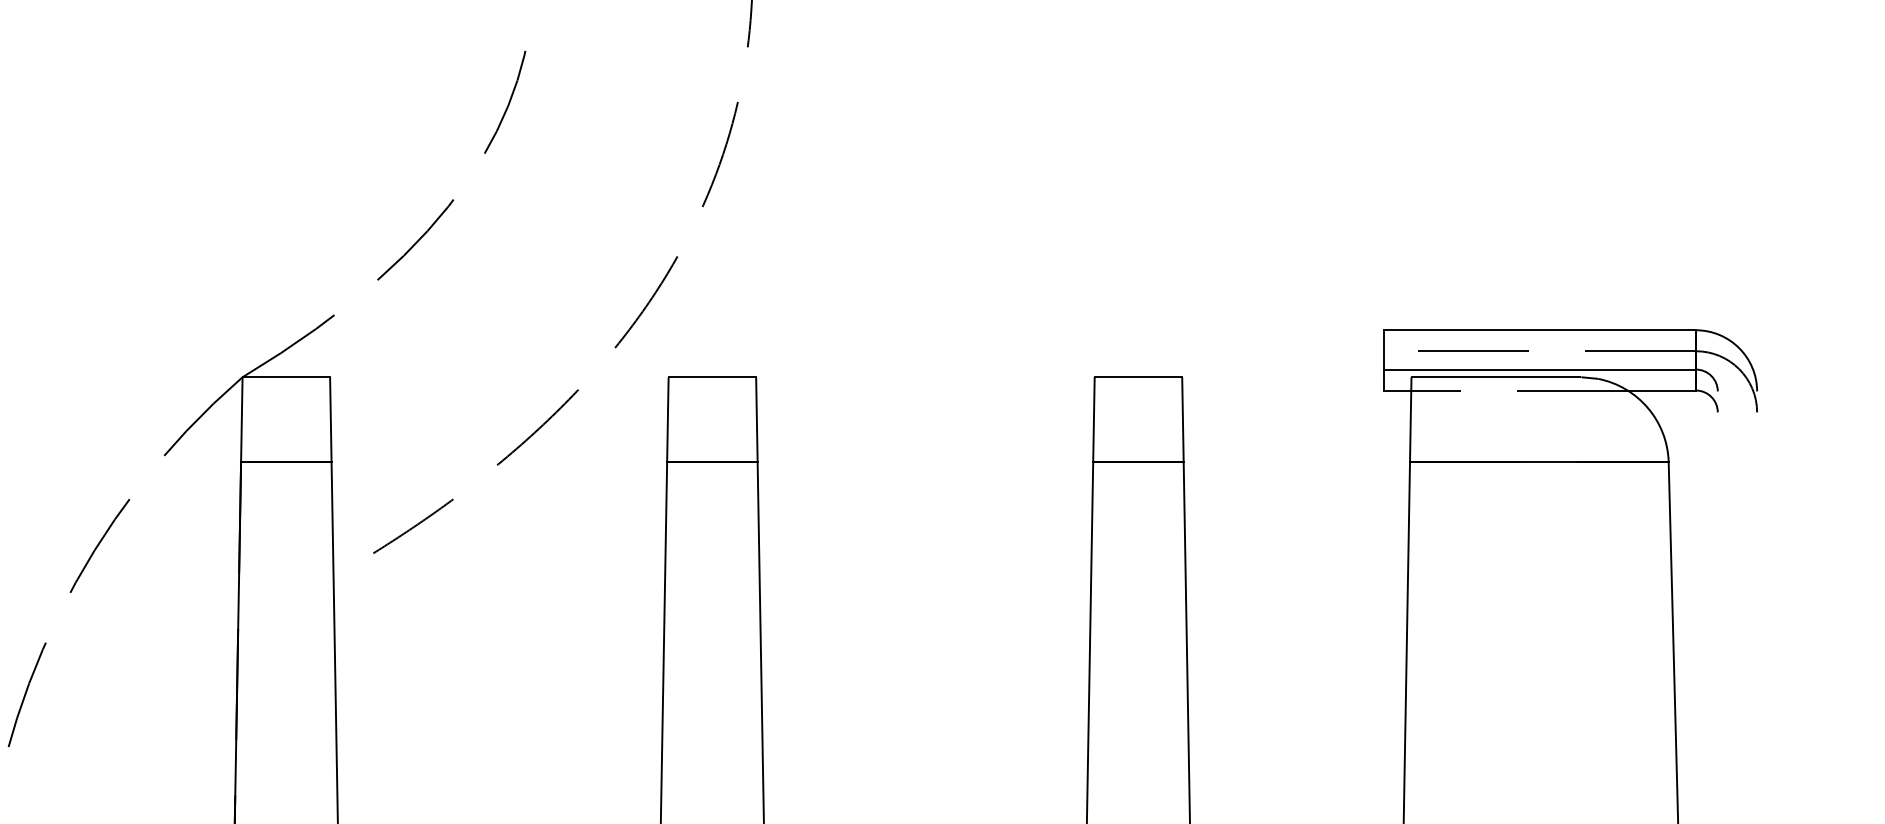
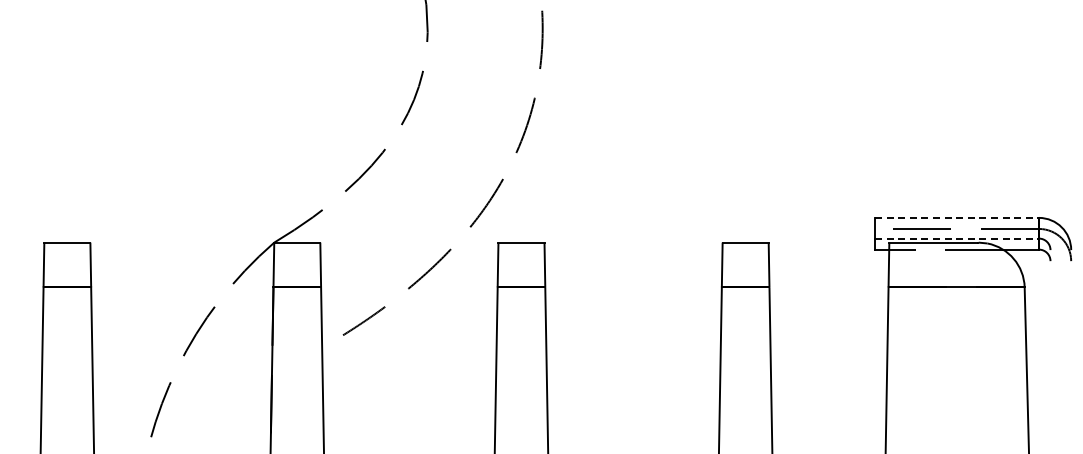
line: (1541, 329) -> (957, 217), solid -> dashed
line: (1541, 369) -> (957, 238), solid -> dashed

